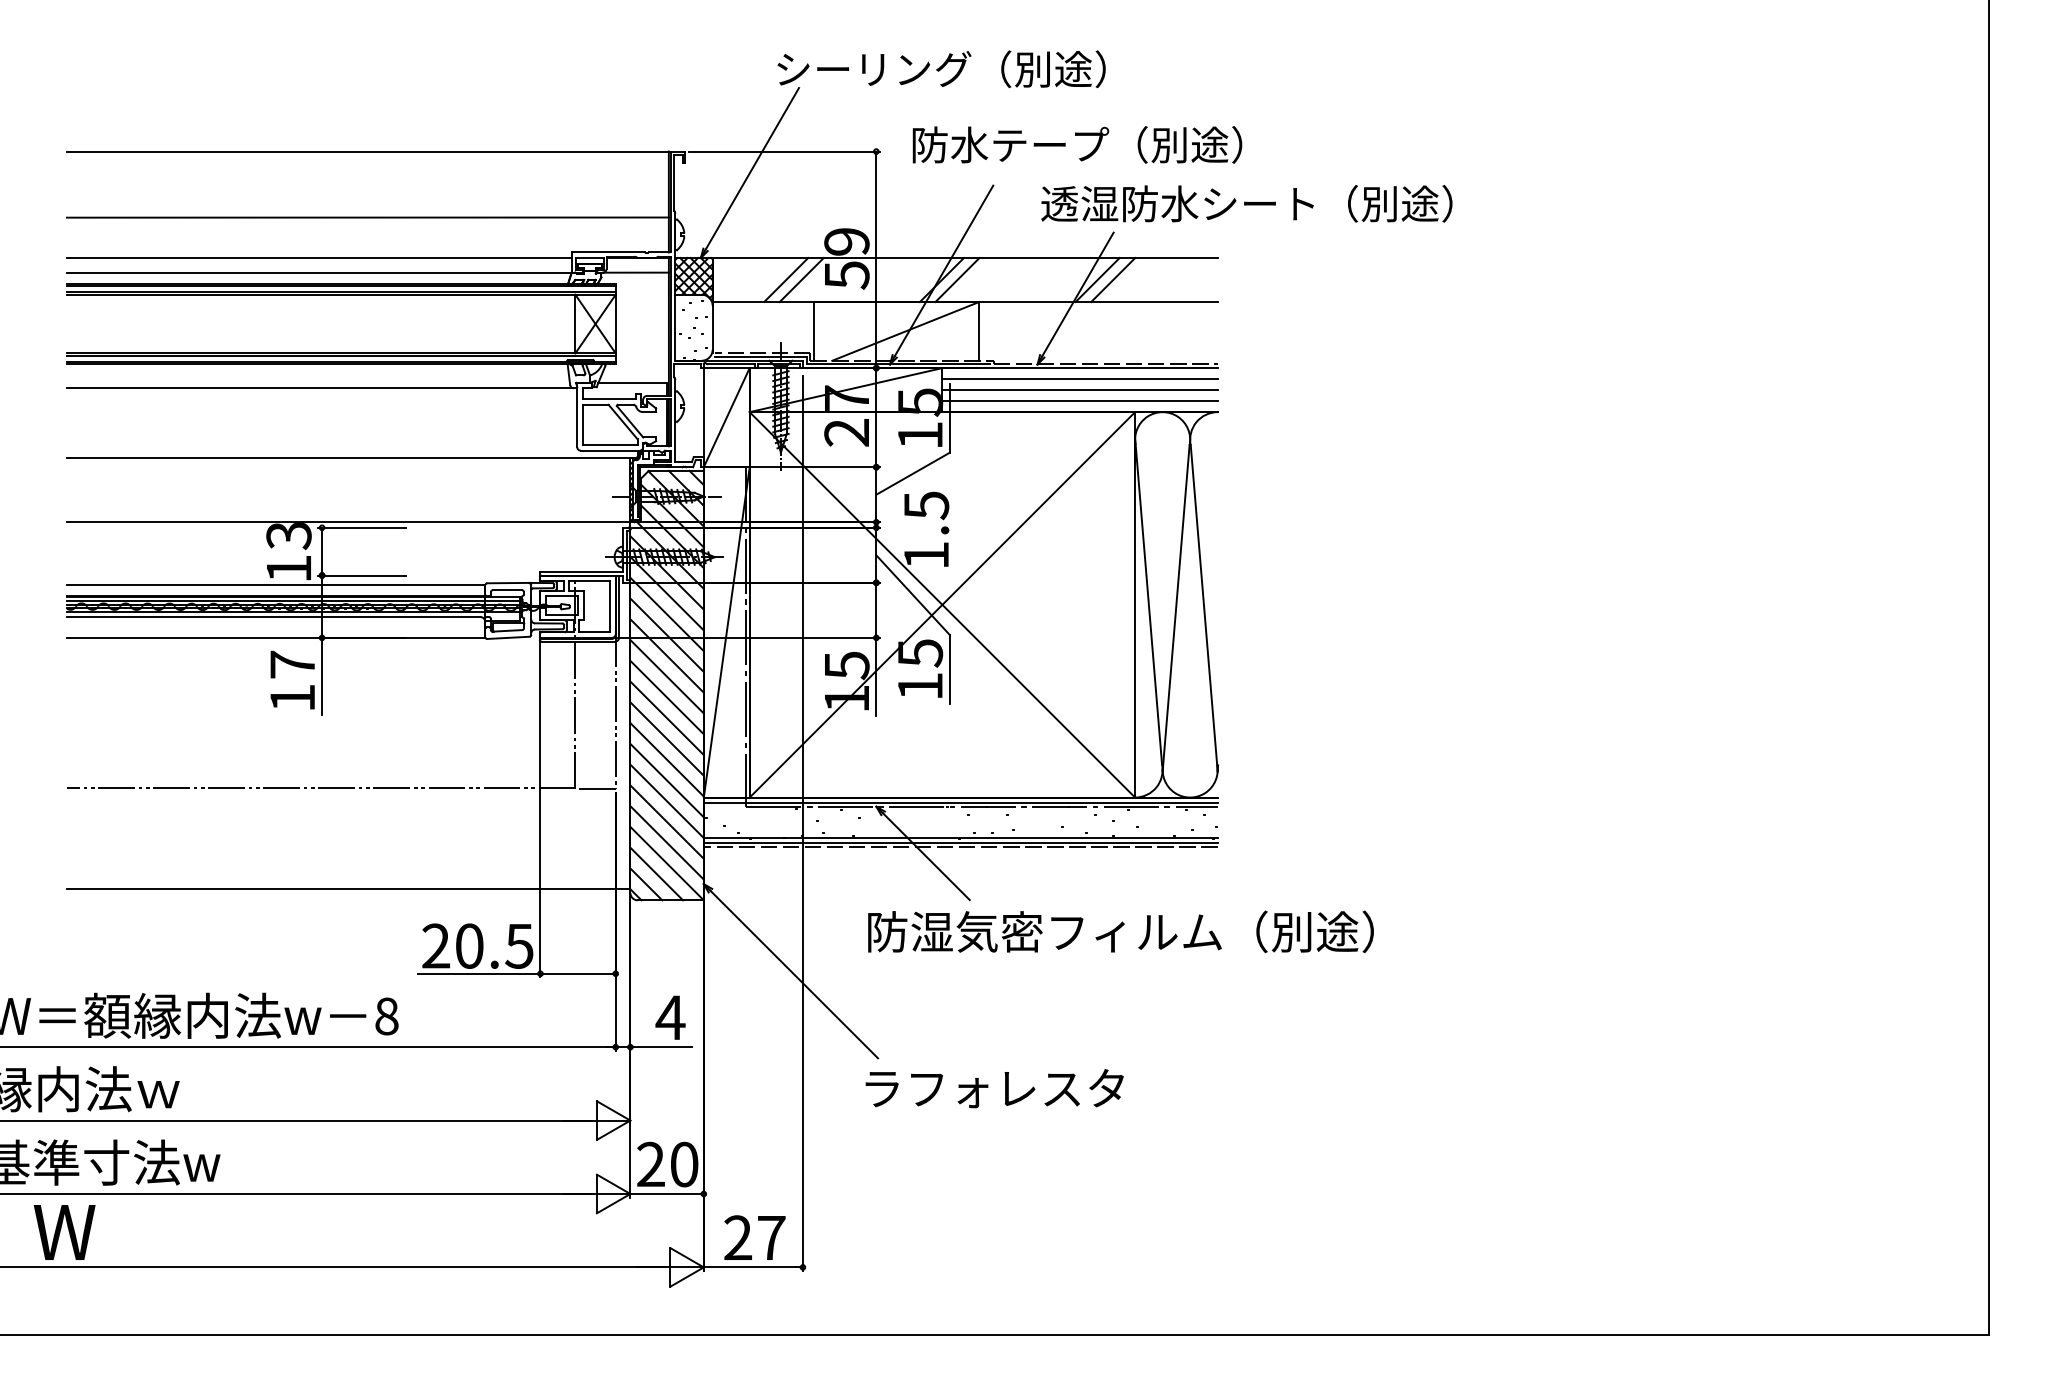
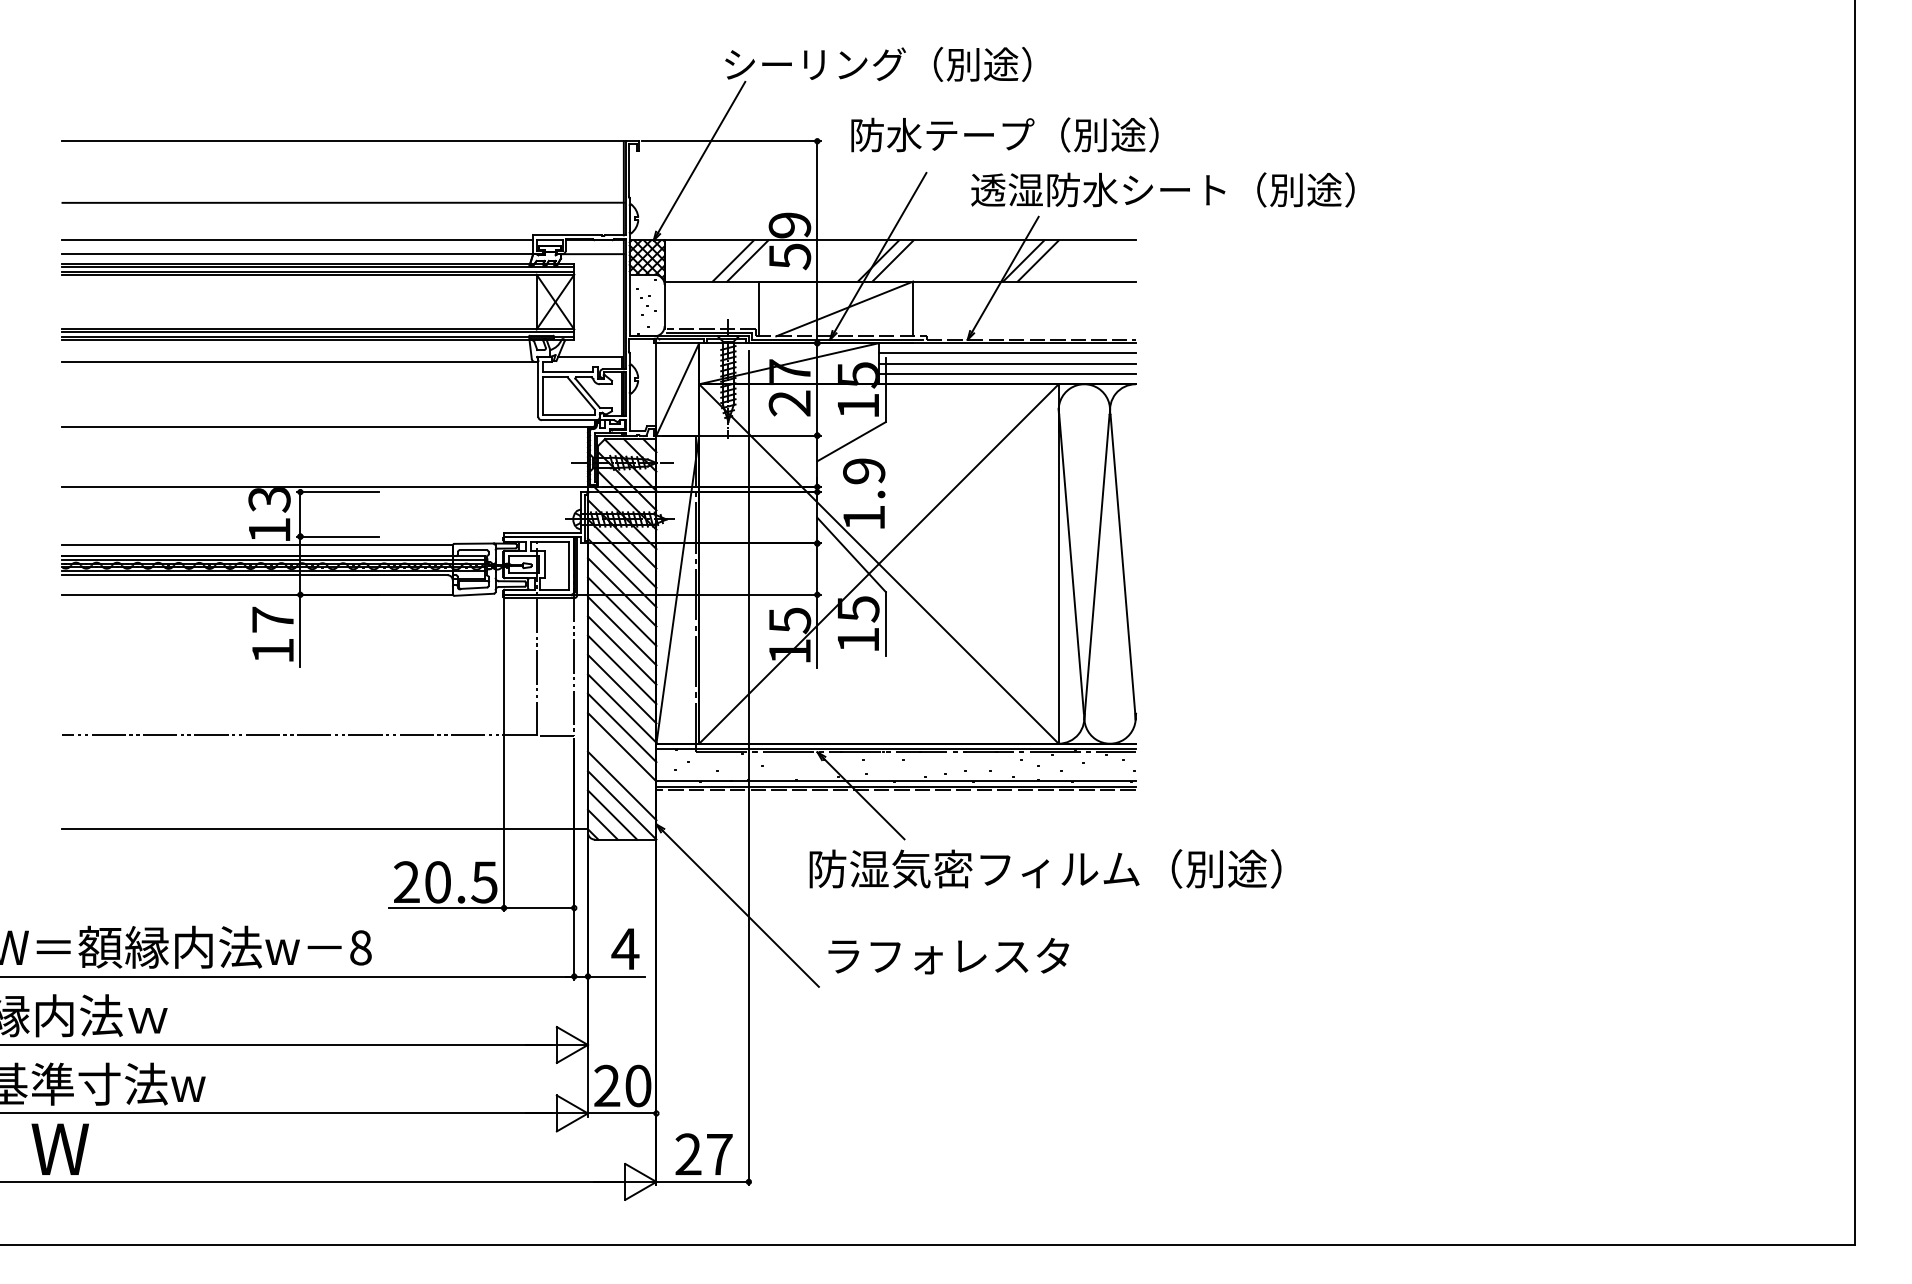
text: (926, 505) -> (864, 471), 1.5 -> 1.9
line: (666, 821) -> (621, 766), removed
text: (994, 1087) -> (948, 955), moved

